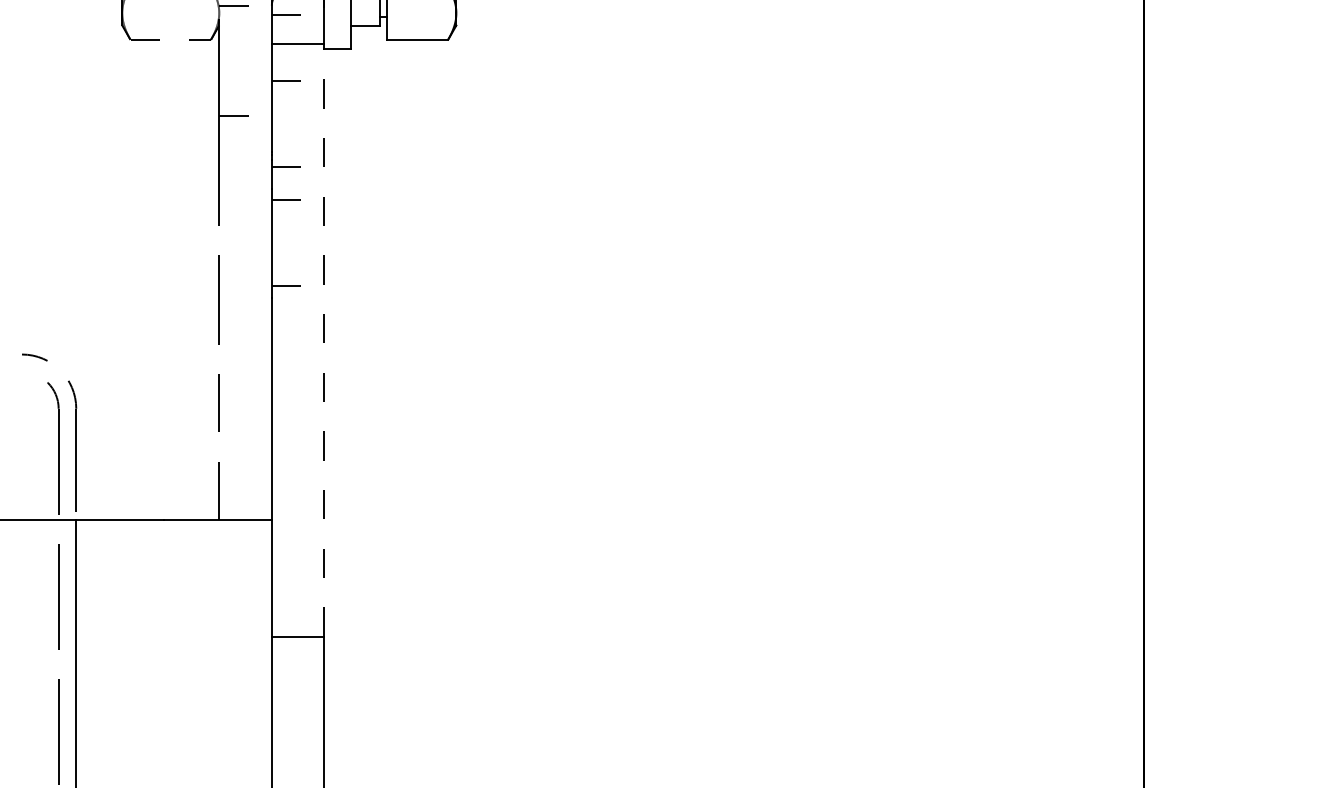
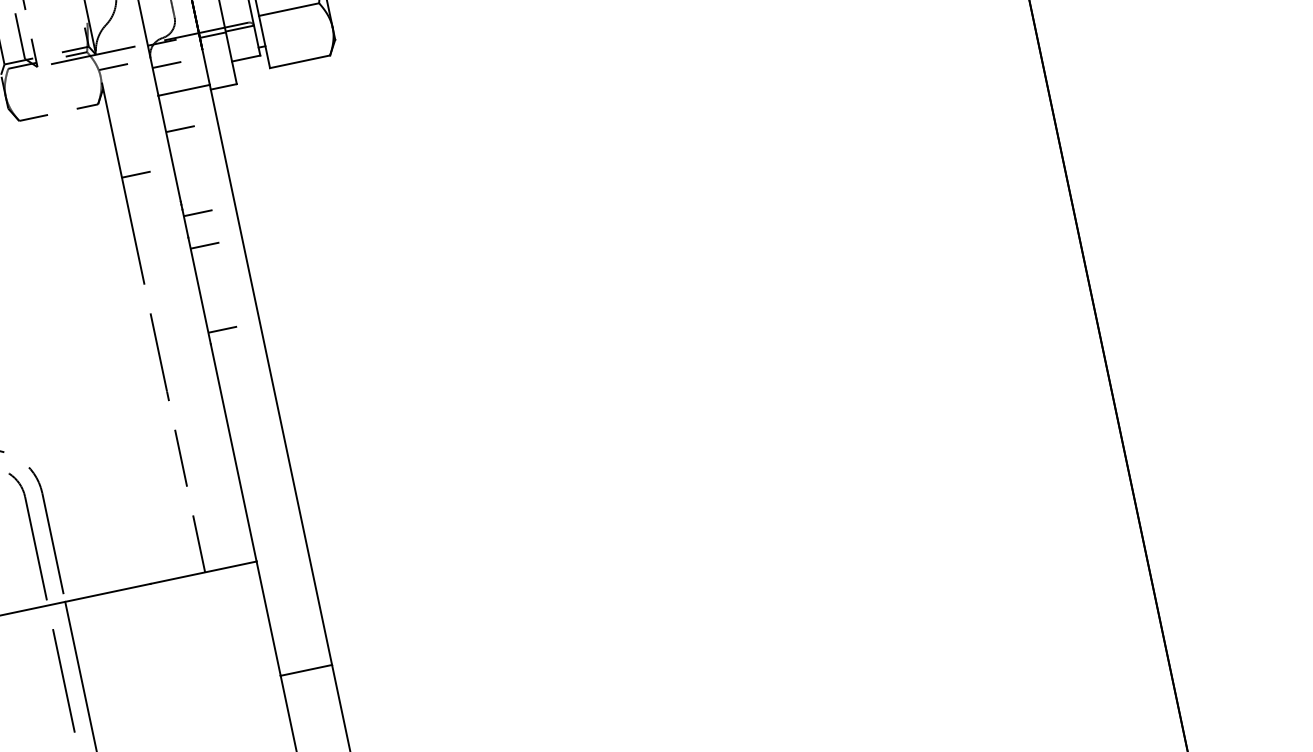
line: (324, 339) -> (270, 374), dashed -> solid

